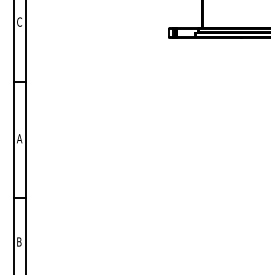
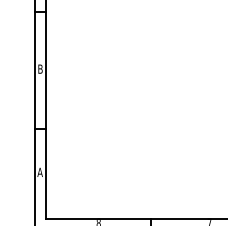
text: (19, 138) -> (40, 68), A -> B
text: (18, 241) -> (39, 171), B -> A

